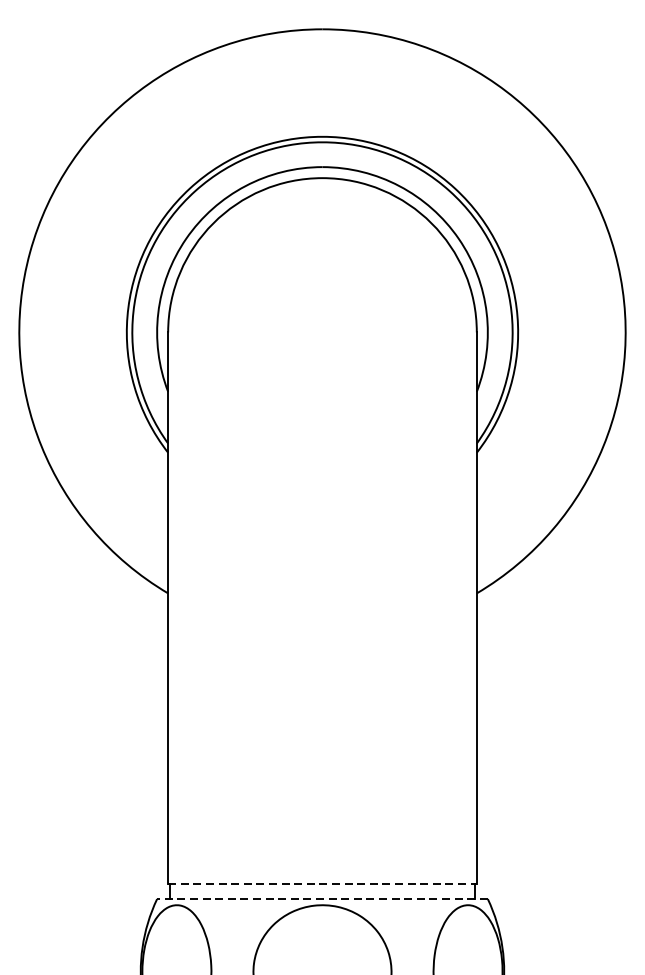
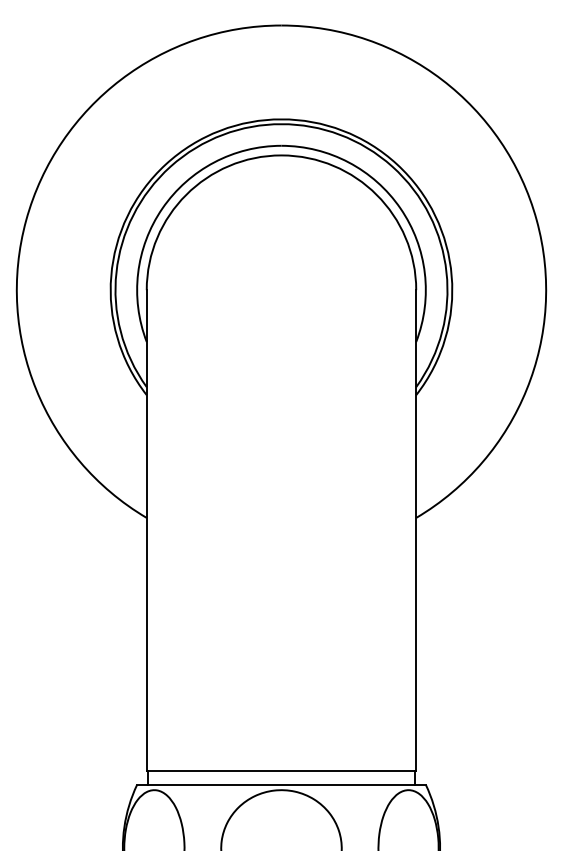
line: (322, 883) -> (281, 771), dashed -> solid
line: (321, 898) -> (280, 784), dashed -> solid

